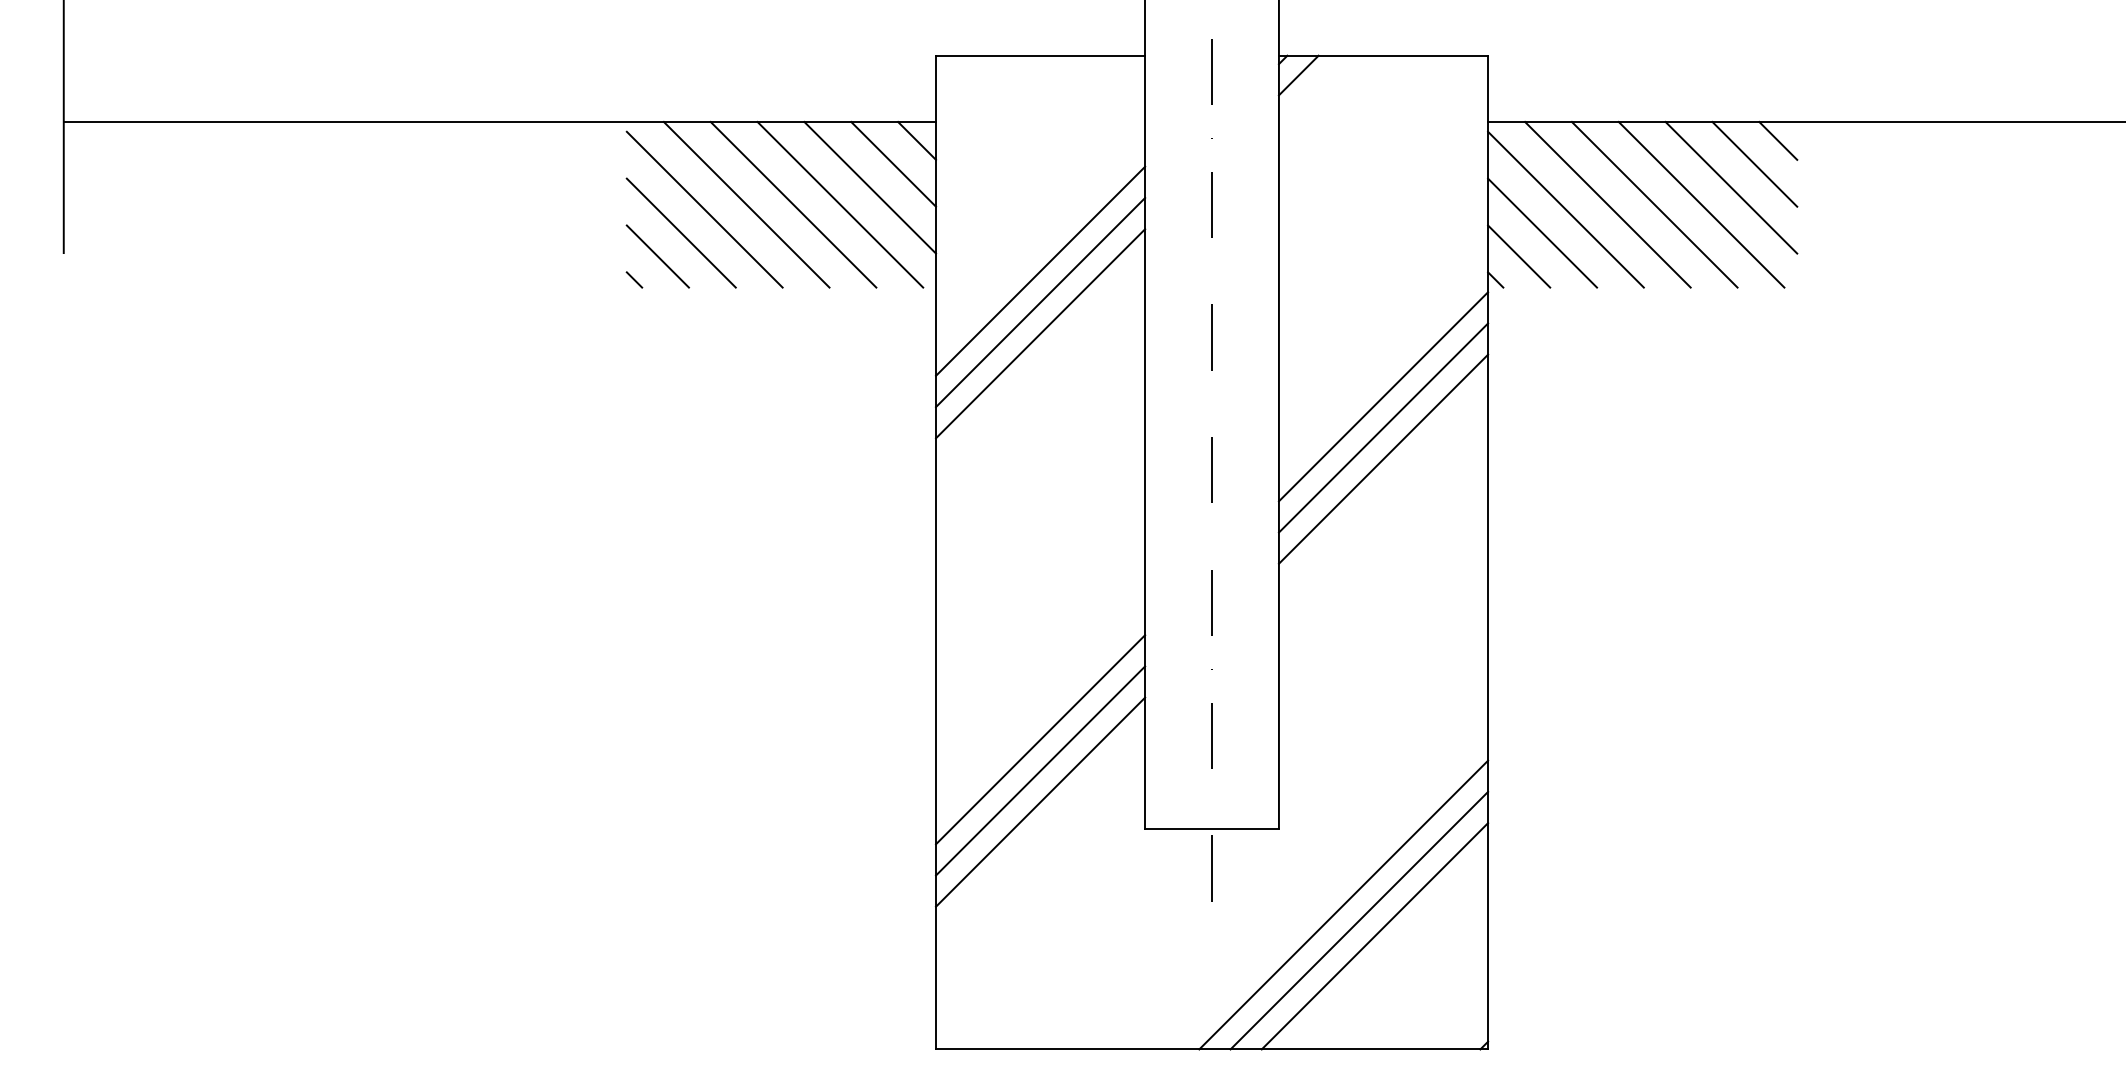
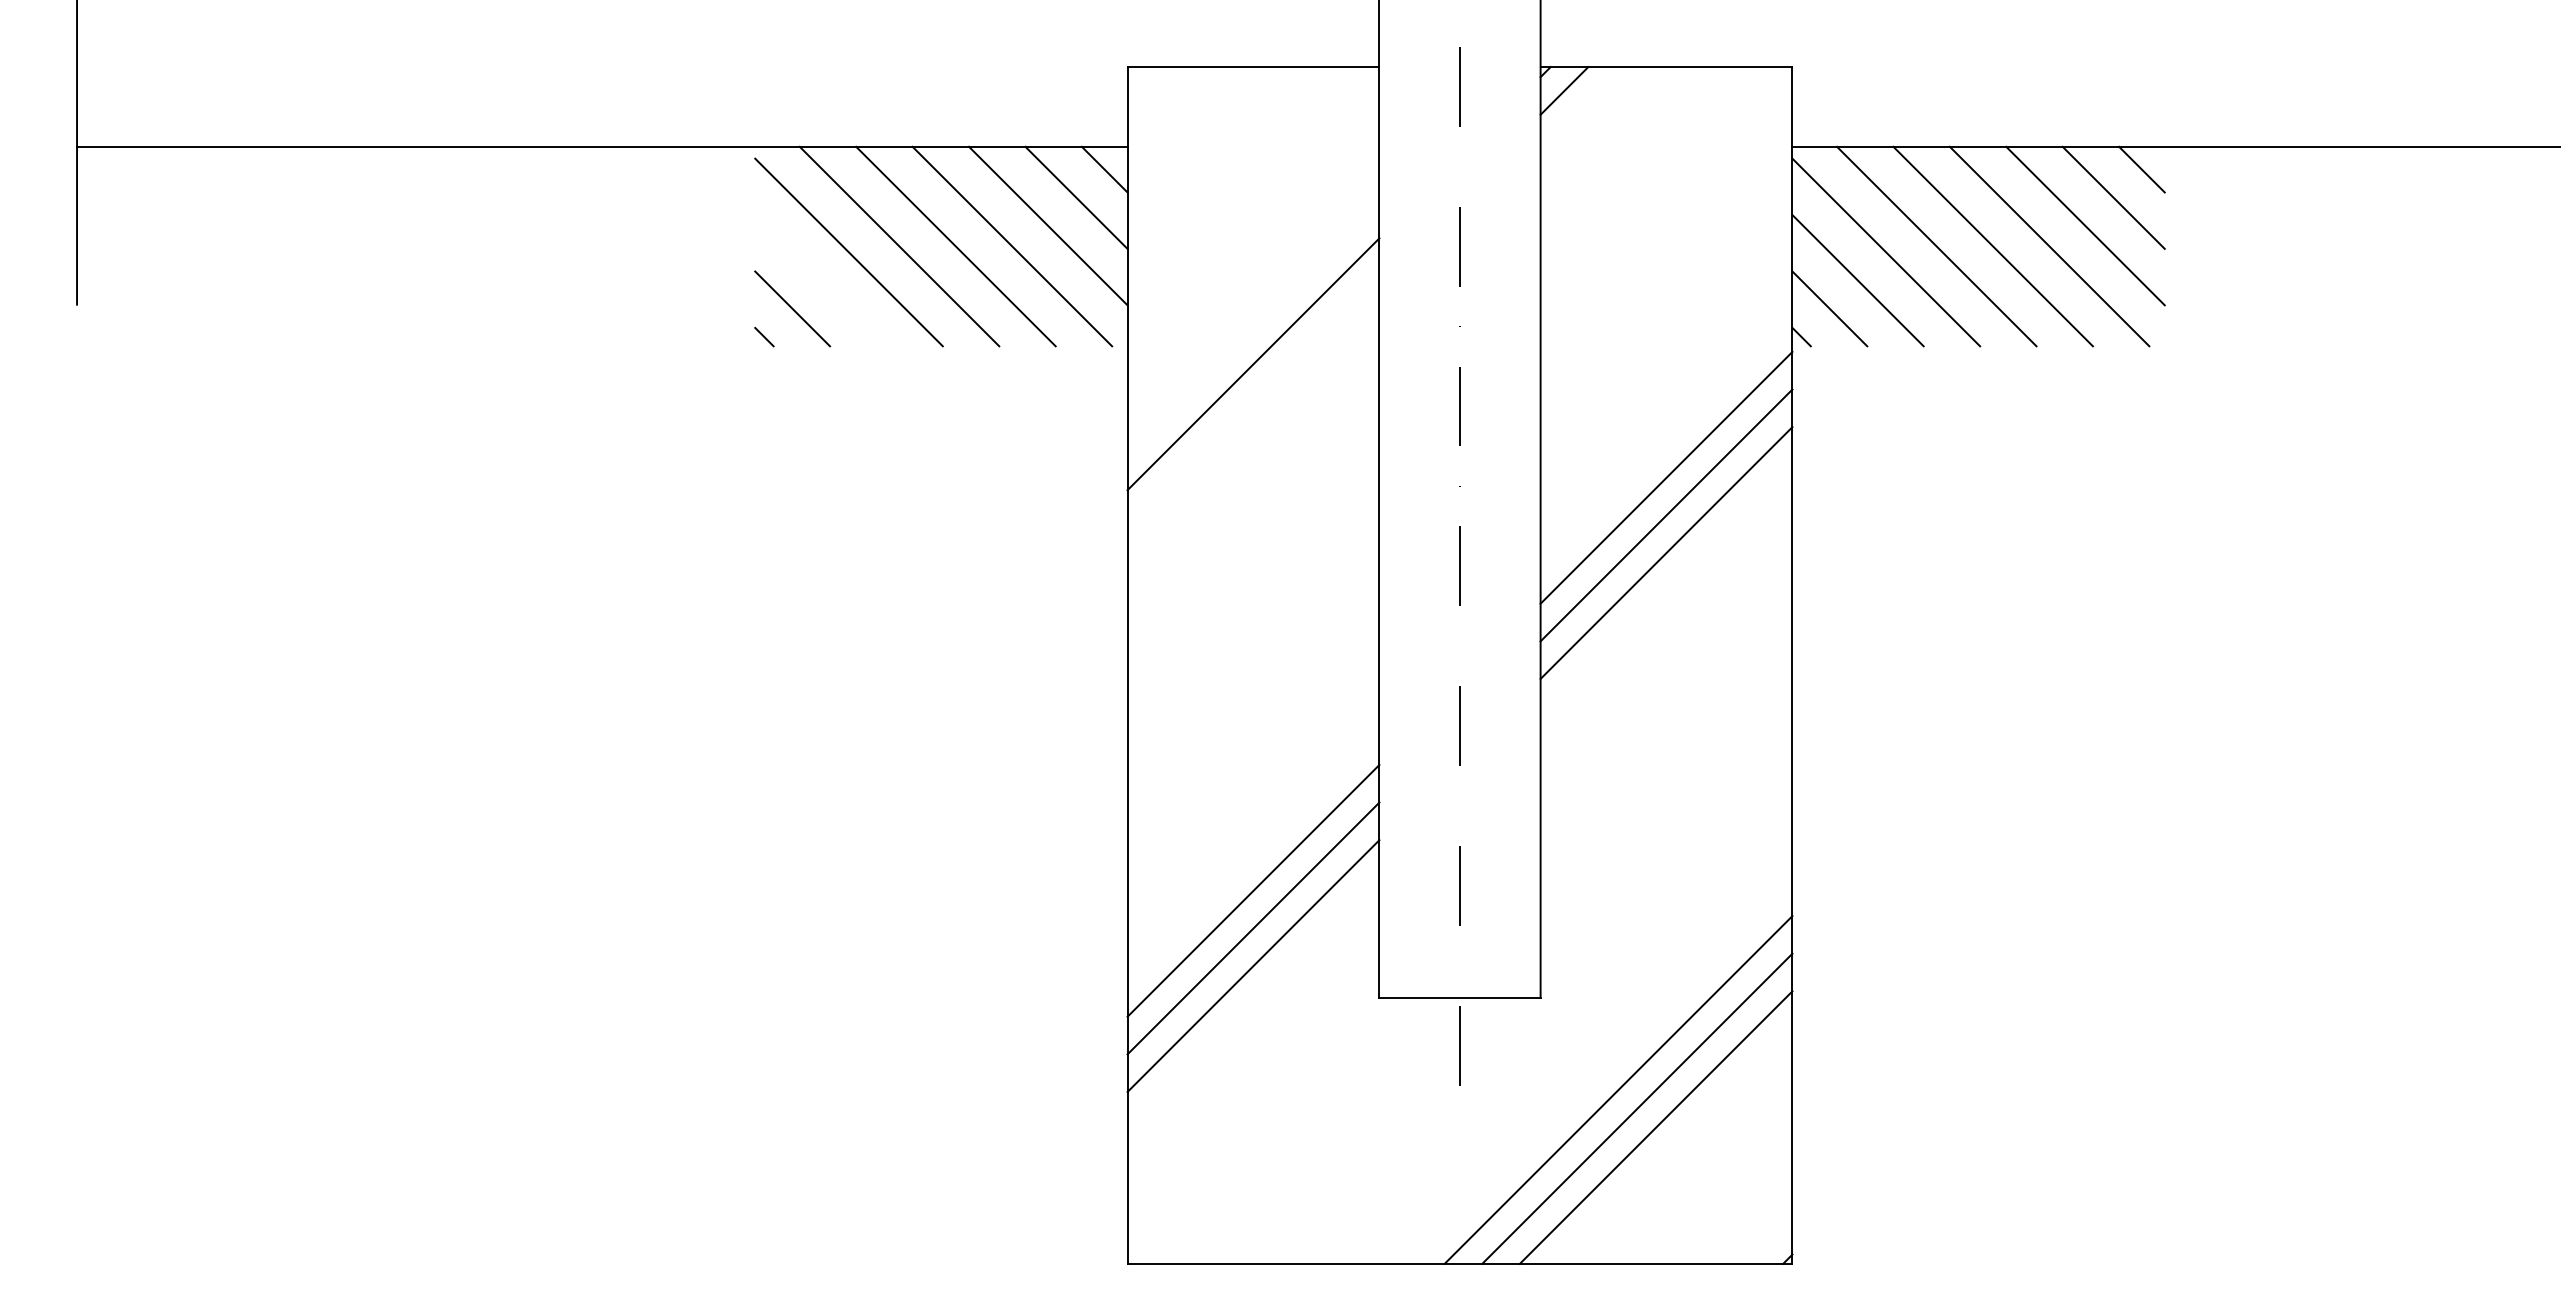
line: (680, 232) -> (819, 279), removed
line: (1040, 270) -> (1253, 325), removed
line: (1040, 333) -> (1253, 401), removed

